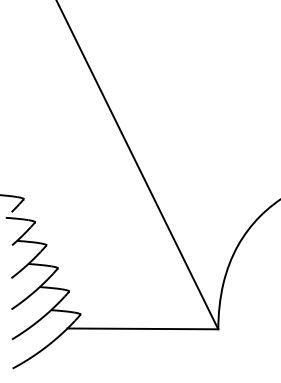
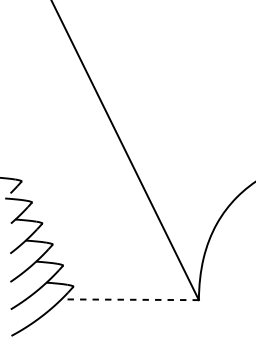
line: (142, 328) -> (129, 299), solid -> dashed

